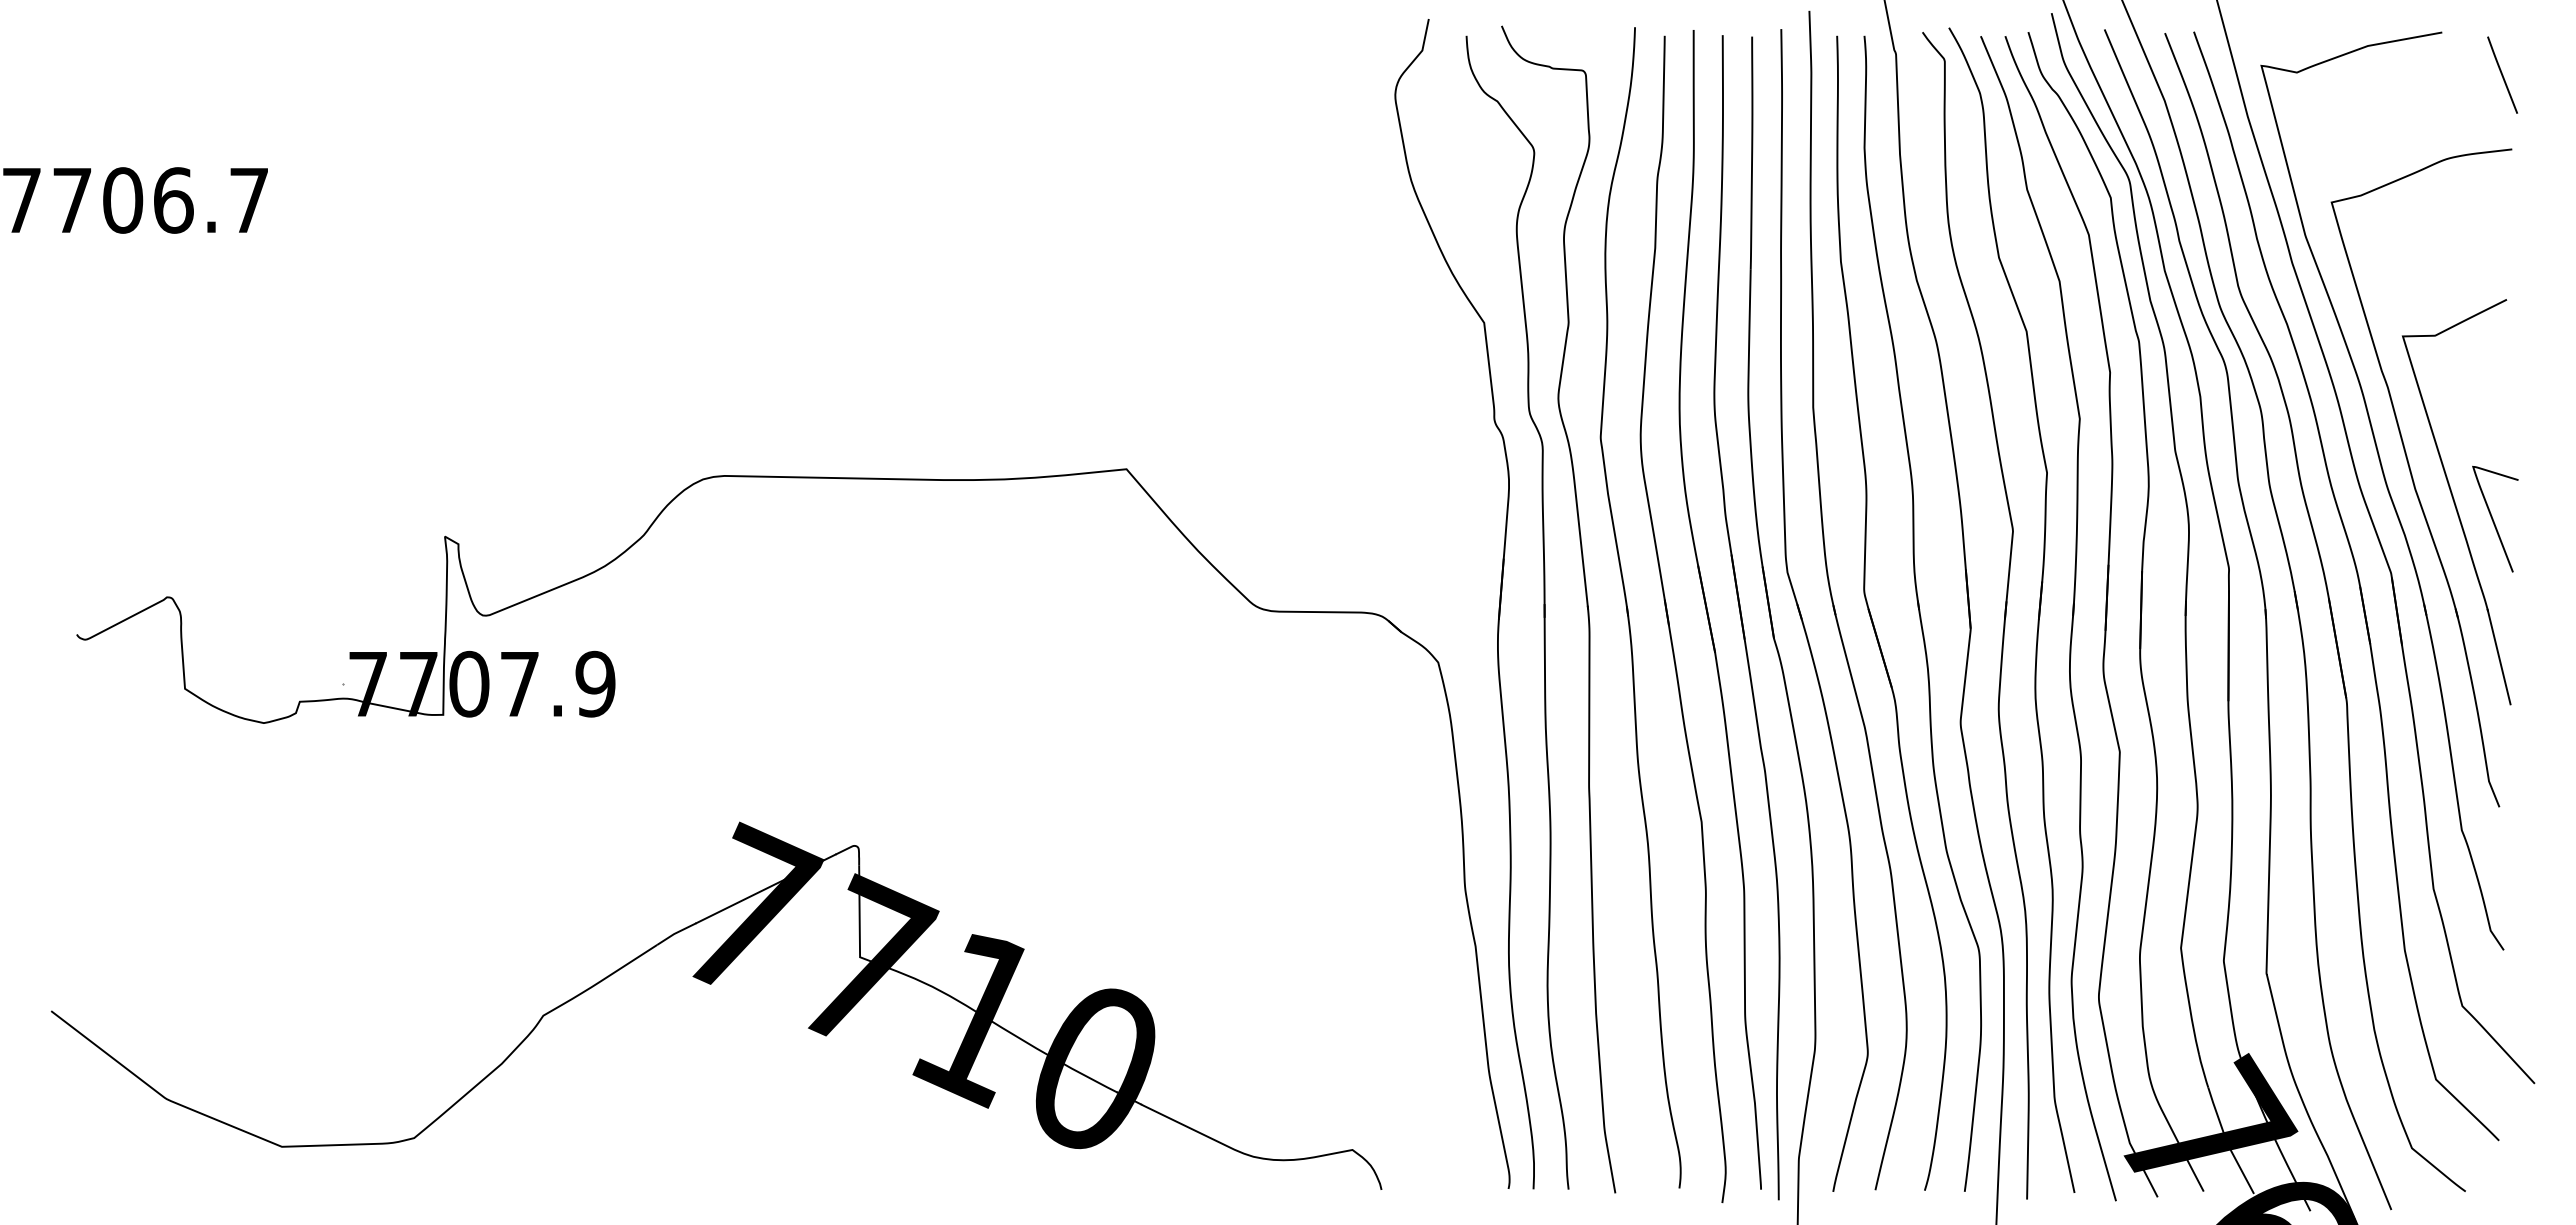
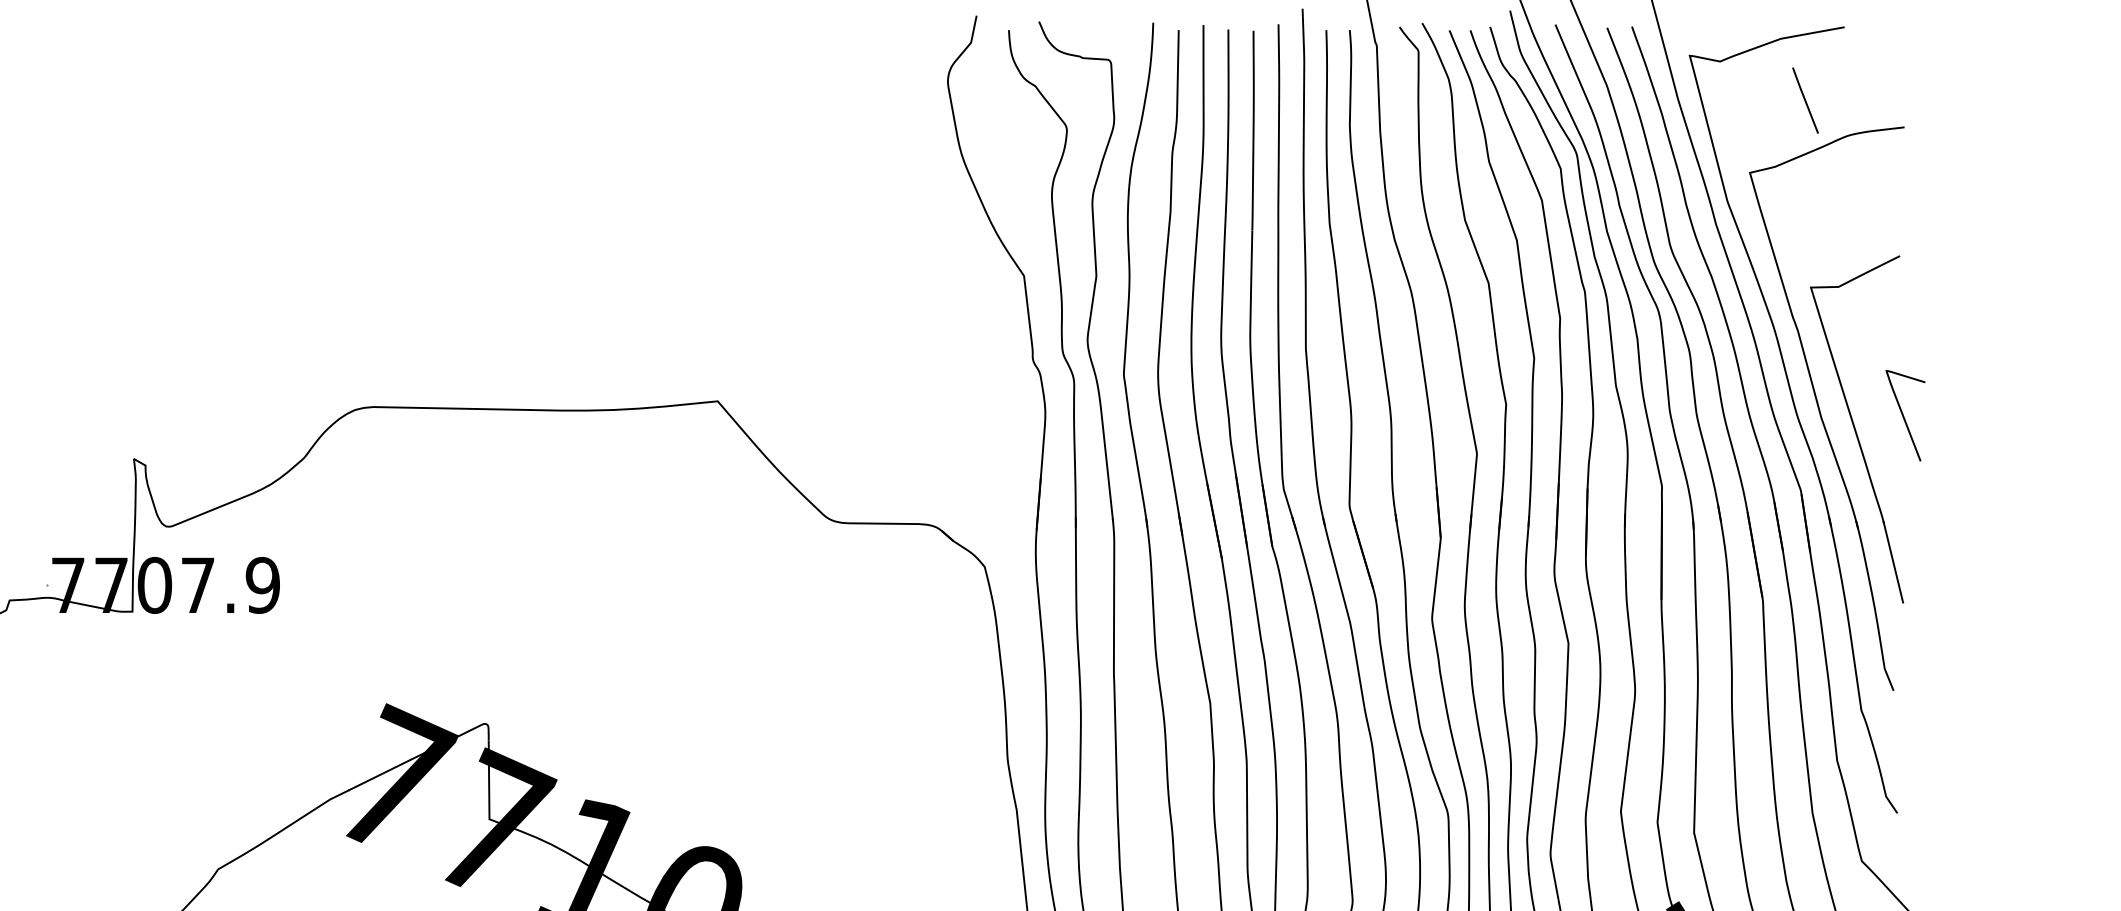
line: (2502, 74) -> (1805, 100), moved
curve: (2493, 518) -> (1903, 415), moved

